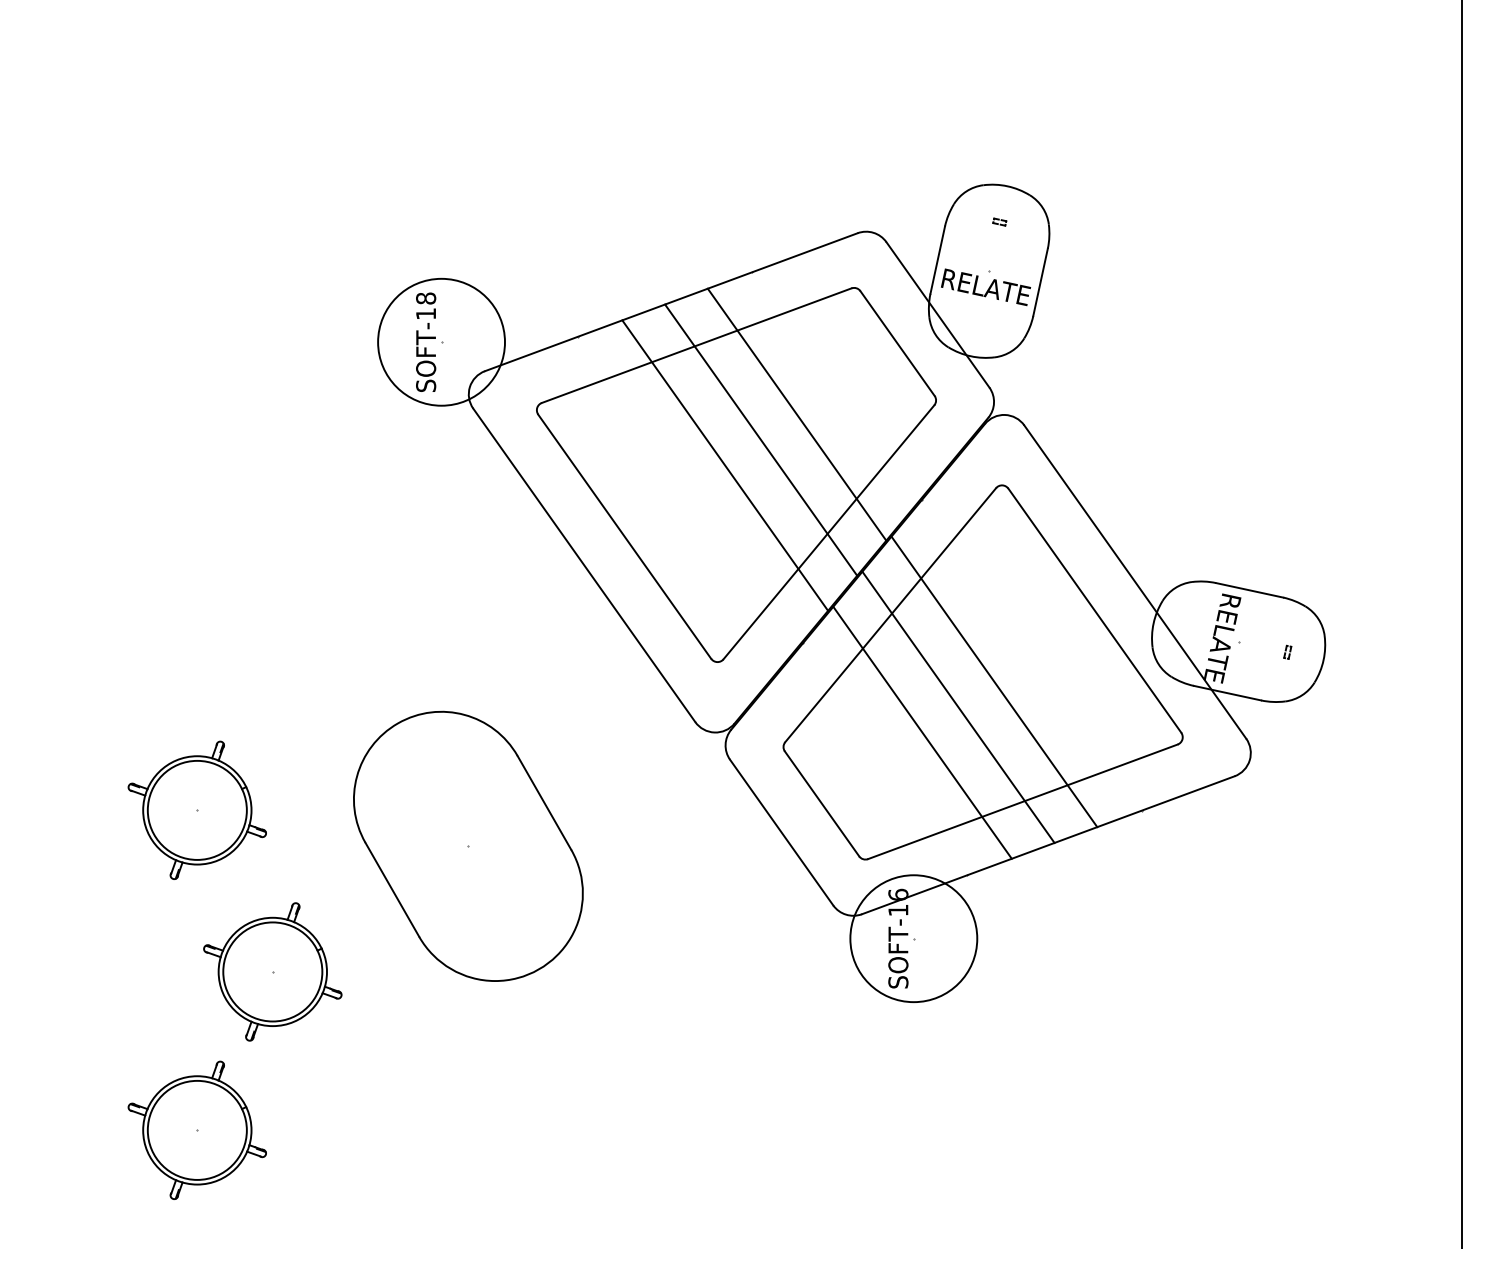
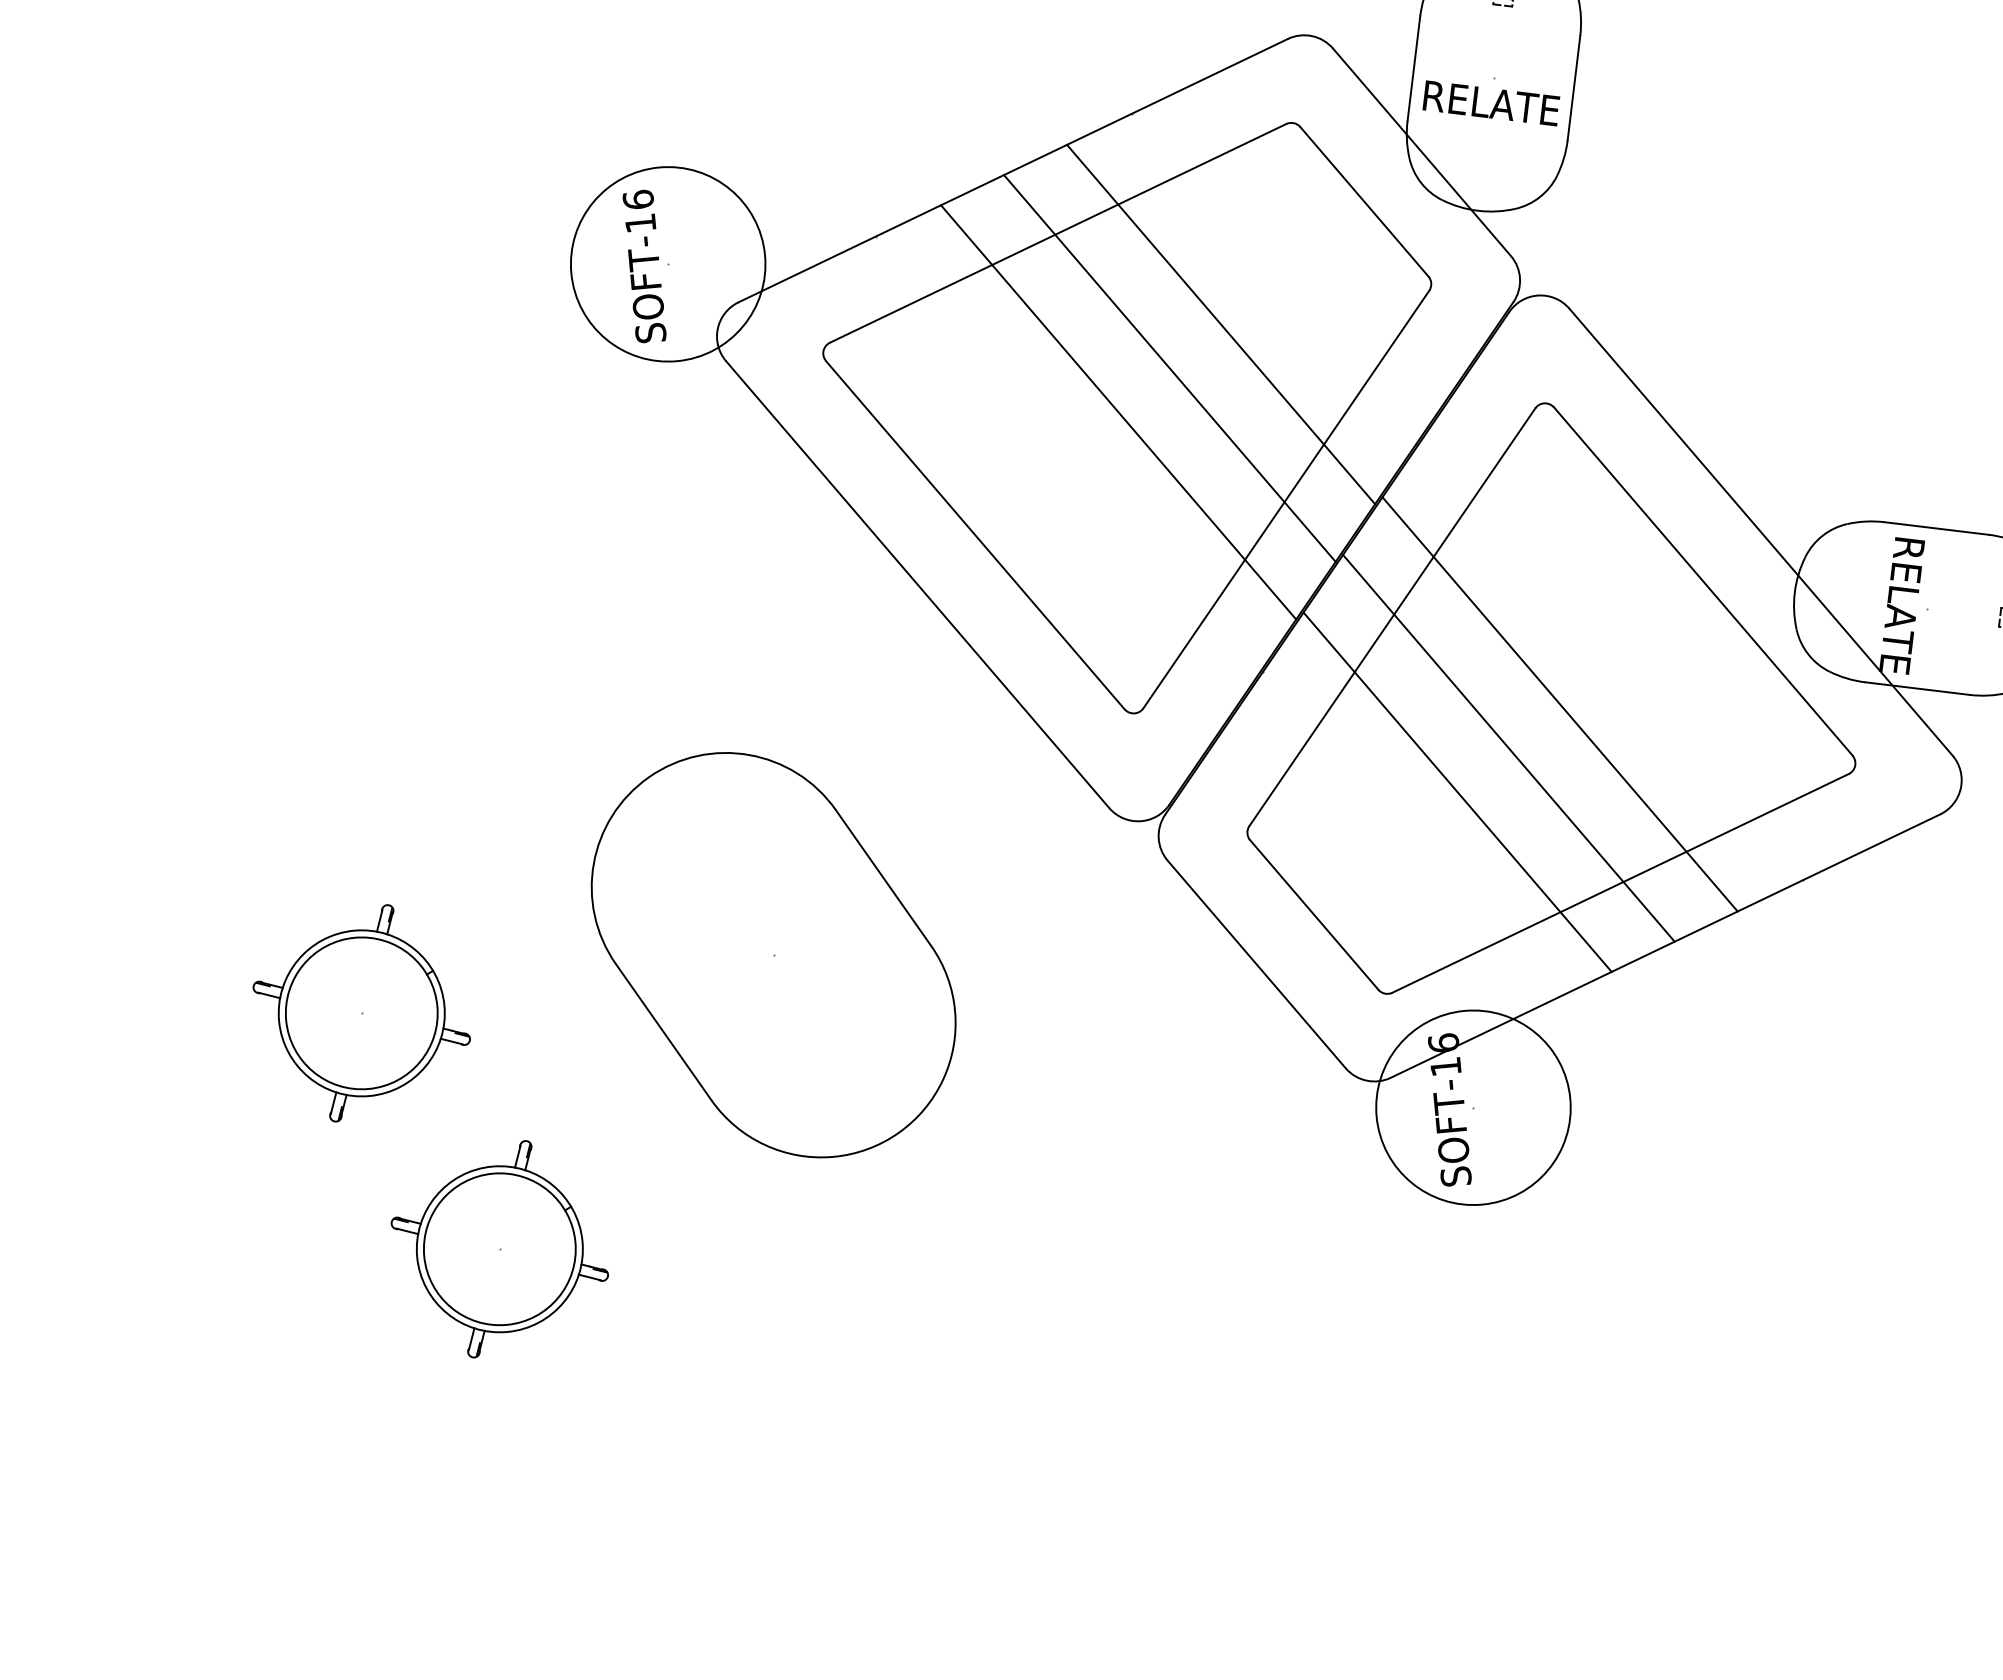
text: (425, 298) -> (637, 199), SOFT-18 -> SOFT-16
part: (468, 845) -> (773, 953), moved
part: (196, 1129) -> (405, 1500), removed

